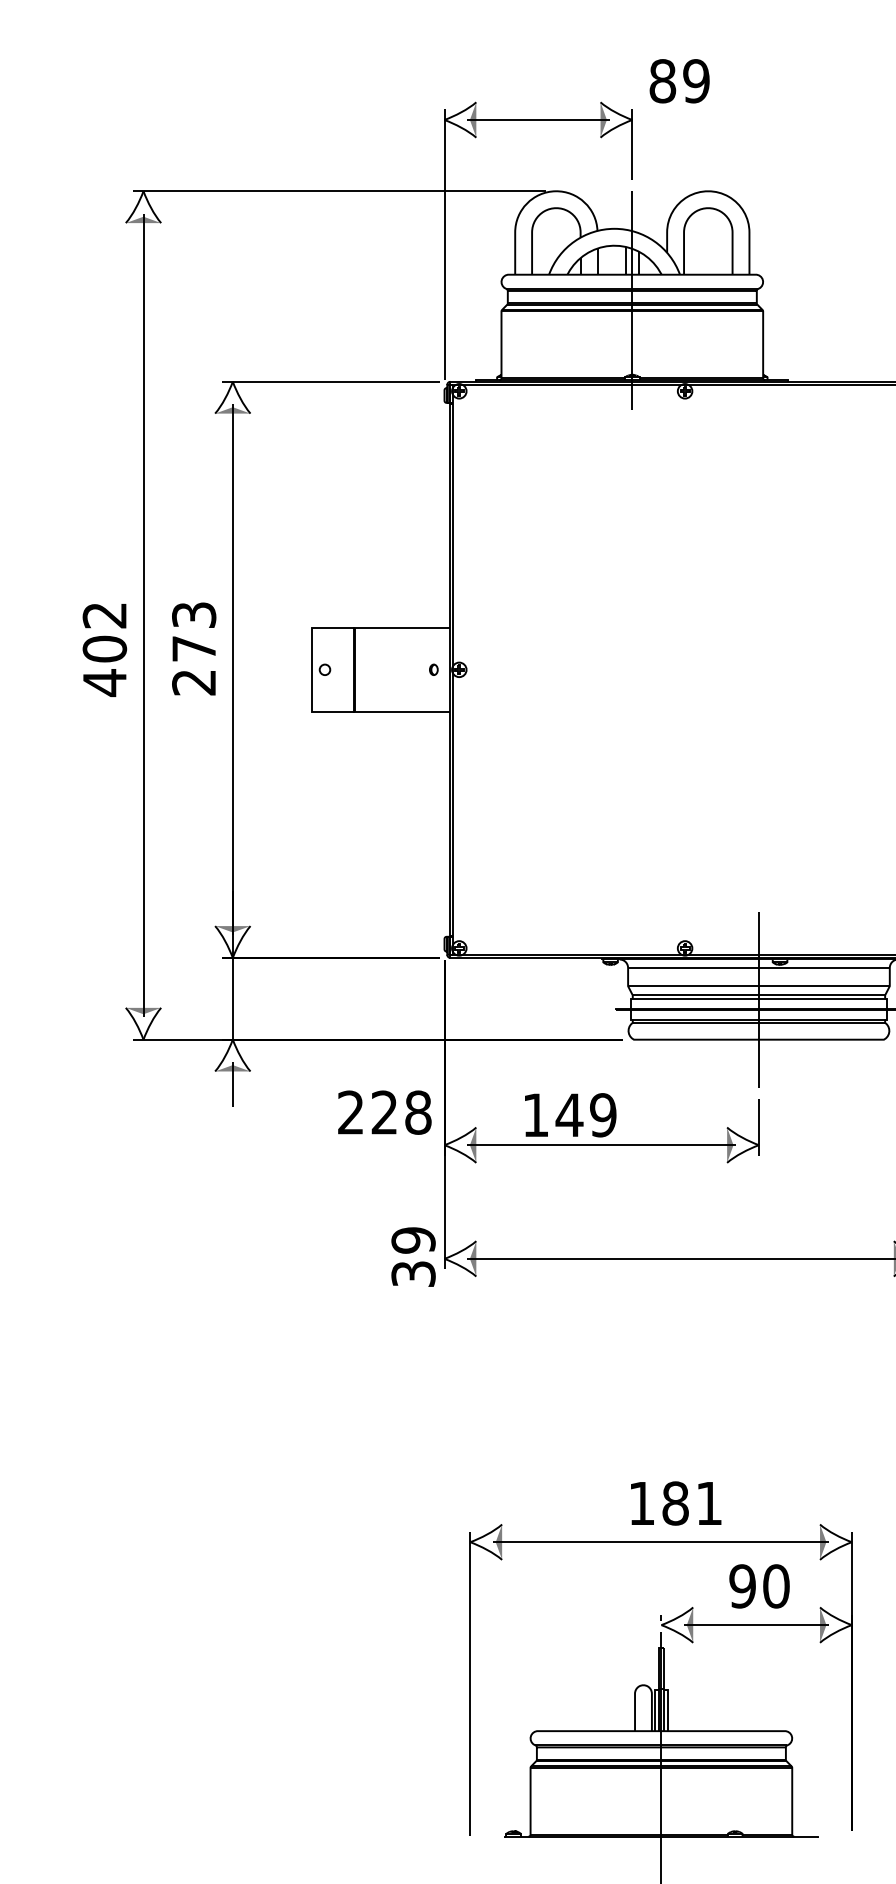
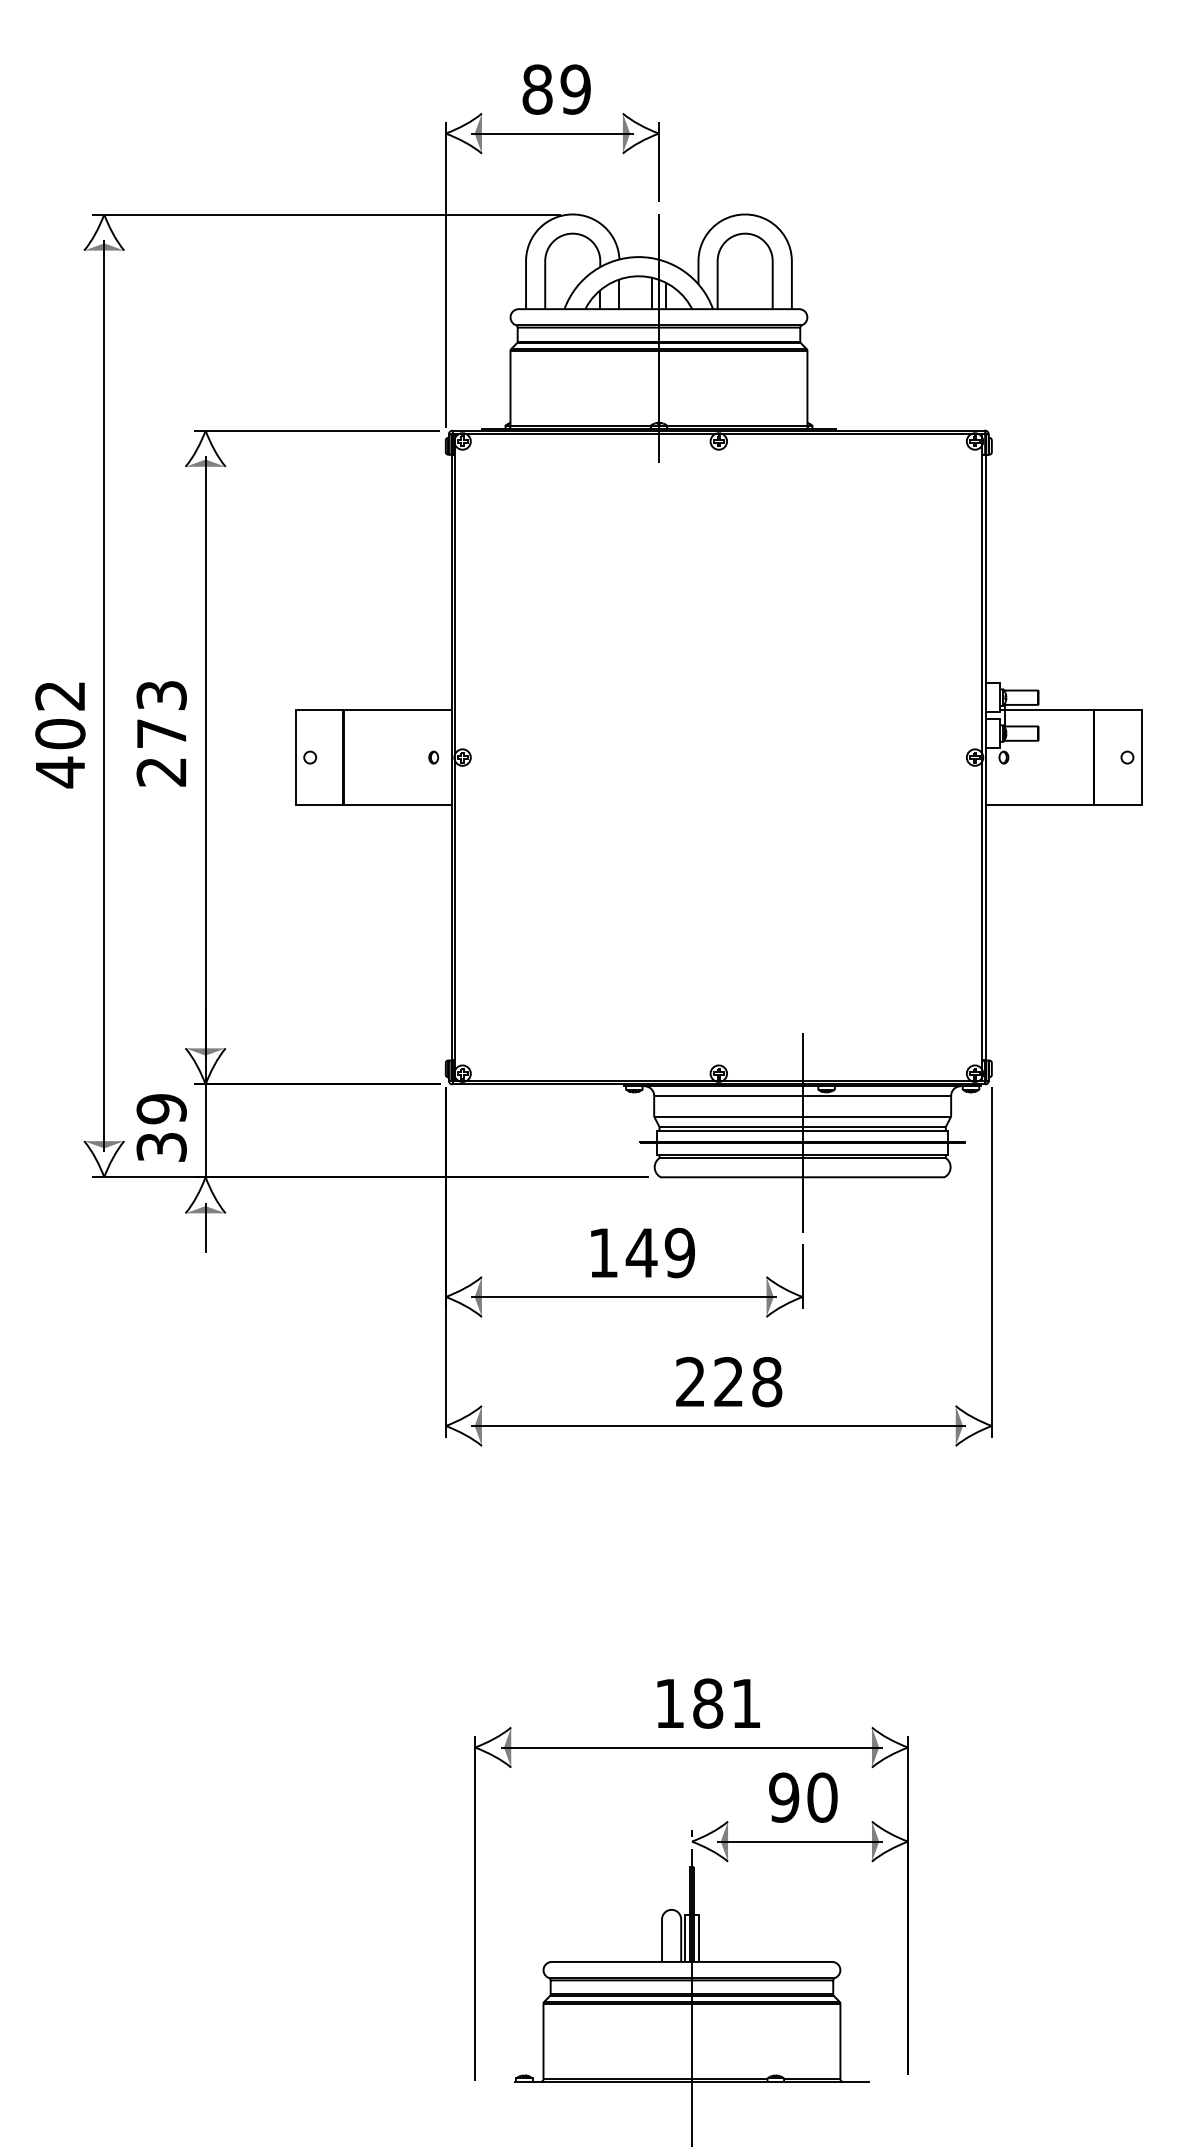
text: (679, 81) -> (556, 89), moved
text: (385, 1113) -> (729, 1382), moved
text: (570, 1114) -> (642, 1252), moved
text: (413, 1256) -> (161, 1127), moved

